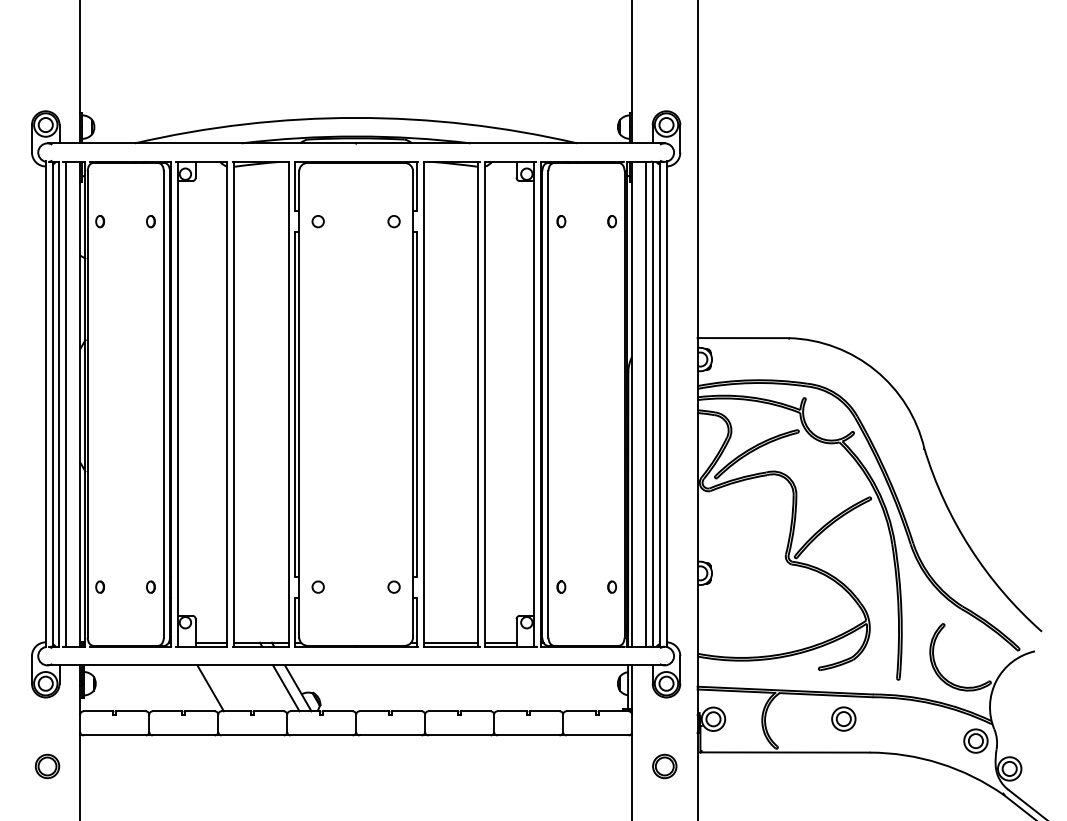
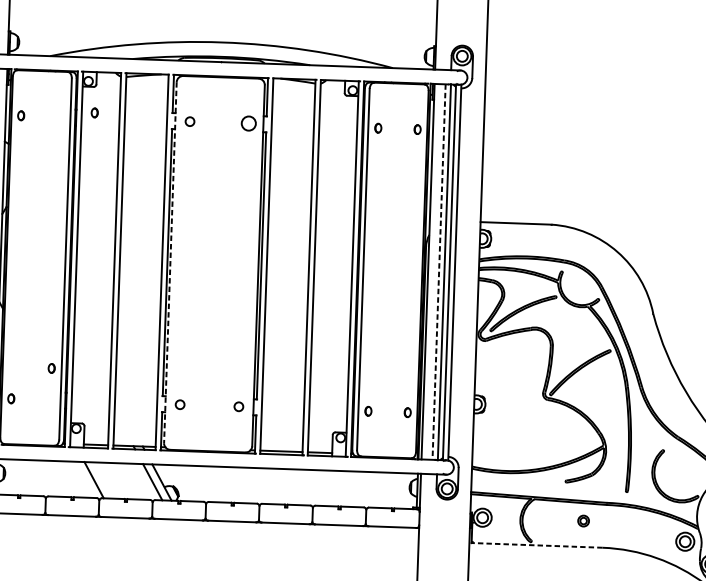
part: (150, 221) -> (94, 112), moved
circle: (393, 221) -> (248, 123), size x1.6
line: (299, 404) -> (170, 262), solid -> dashed
line: (646, 404) -> (439, 272), solid -> dashed
part: (150, 586) -> (51, 367), moved
part: (843, 718) -> (583, 520), size x0.6
line: (784, 752) -> (536, 545), solid -> dashed
part: (664, 766) -> (443, 552), removed

